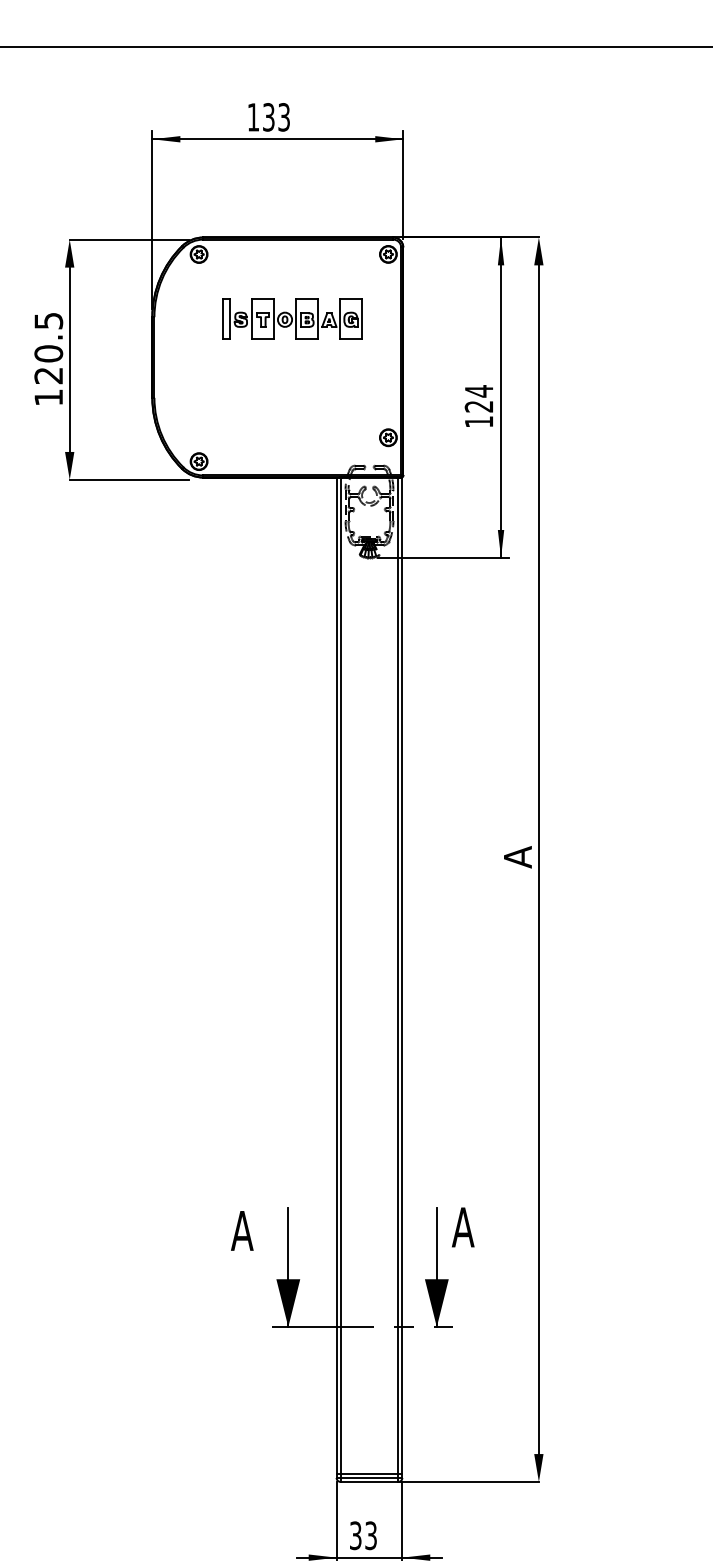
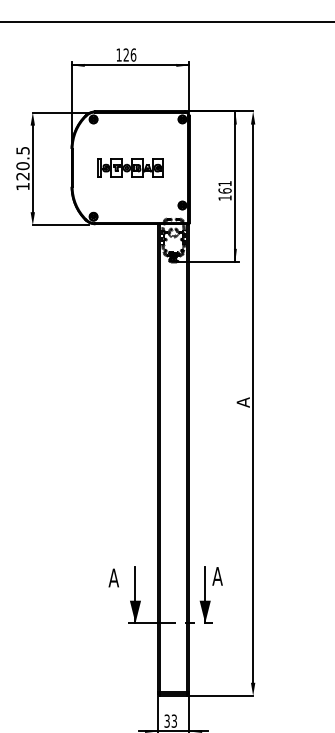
text: (275, 116) -> (129, 54), 133 -> 126
part: (292, 318) -> (130, 167), moved
text: (477, 397) -> (224, 186), 124 -> 161

